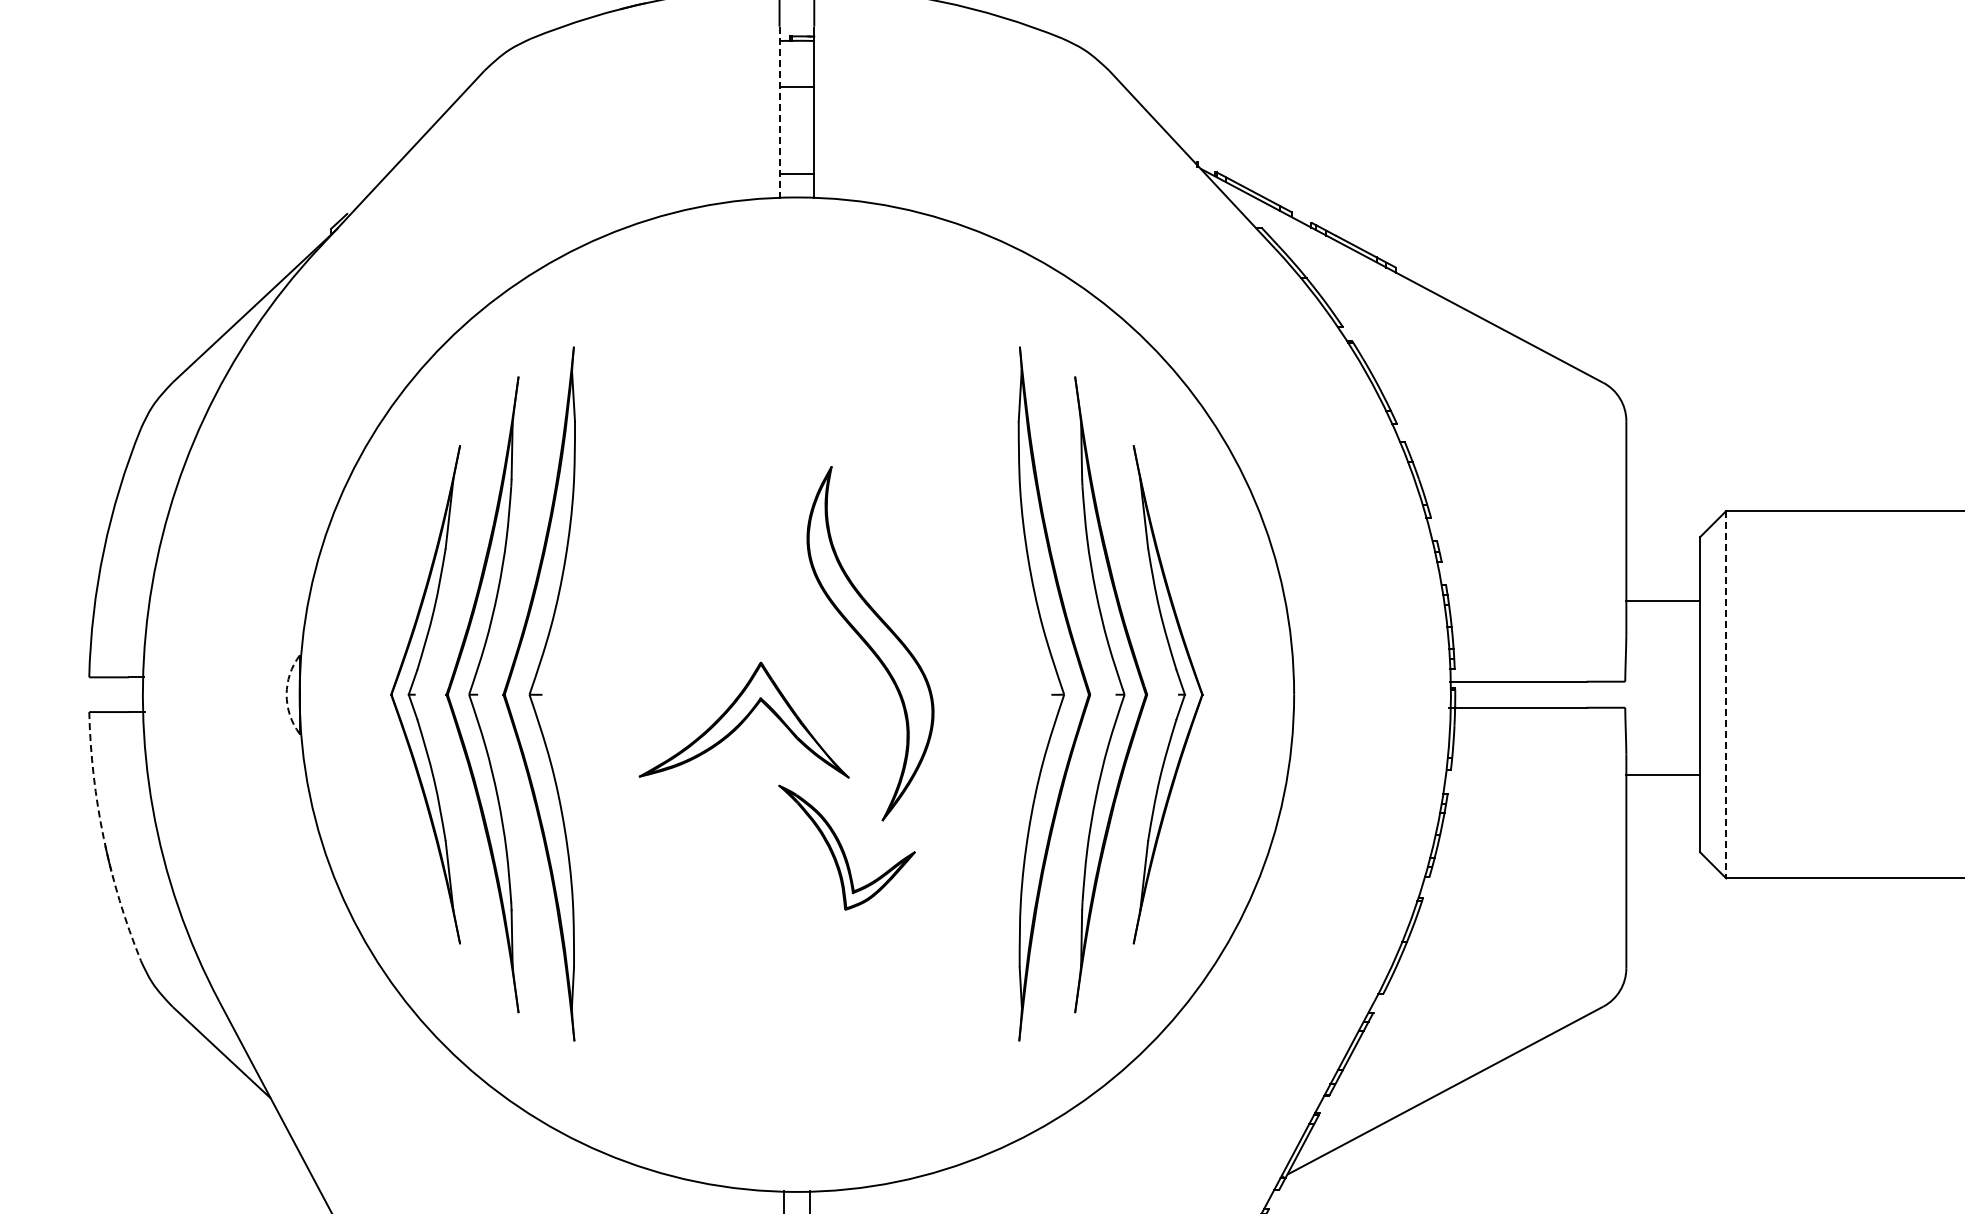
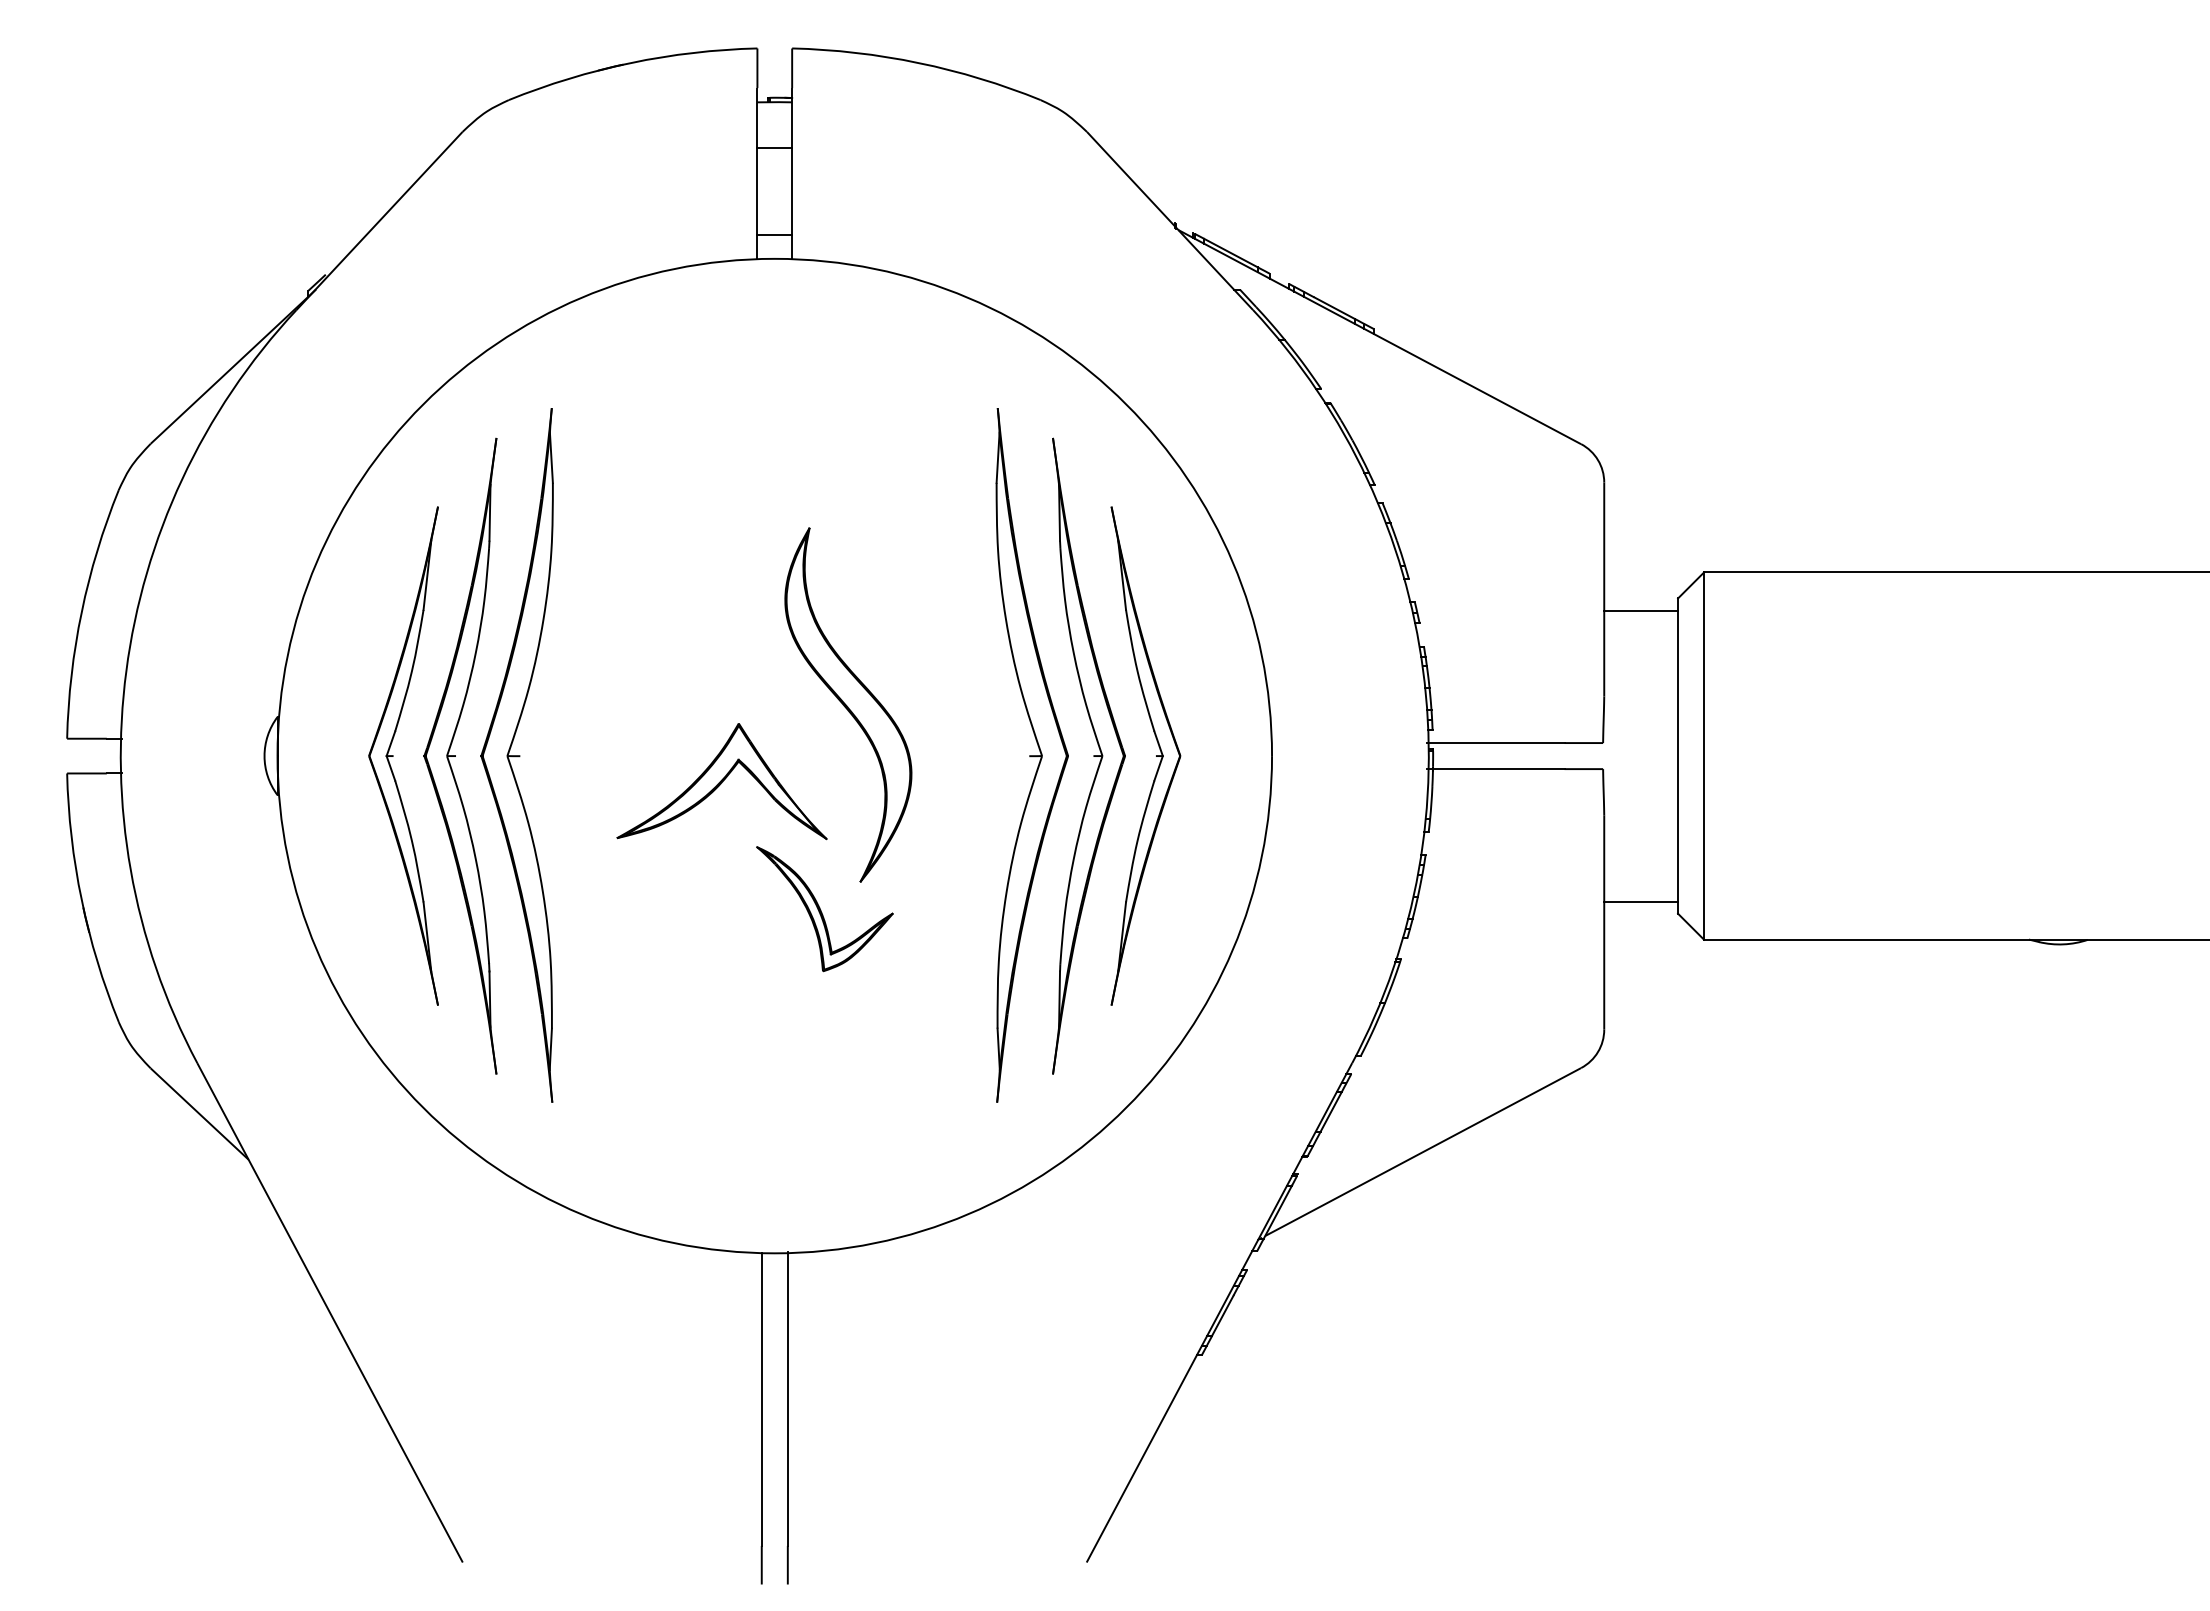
line: (779, 112) -> (757, 173), dashed -> solid
line: (1663, 601) -> (1641, 610), moved
arc: (286, 695) -> (264, 756), dashed -> solid
line: (1726, 695) -> (1704, 756), dashed -> solid
line: (1663, 775) -> (1641, 901), moved
arc: (103, 839) -> (81, 900), dashed -> solid

